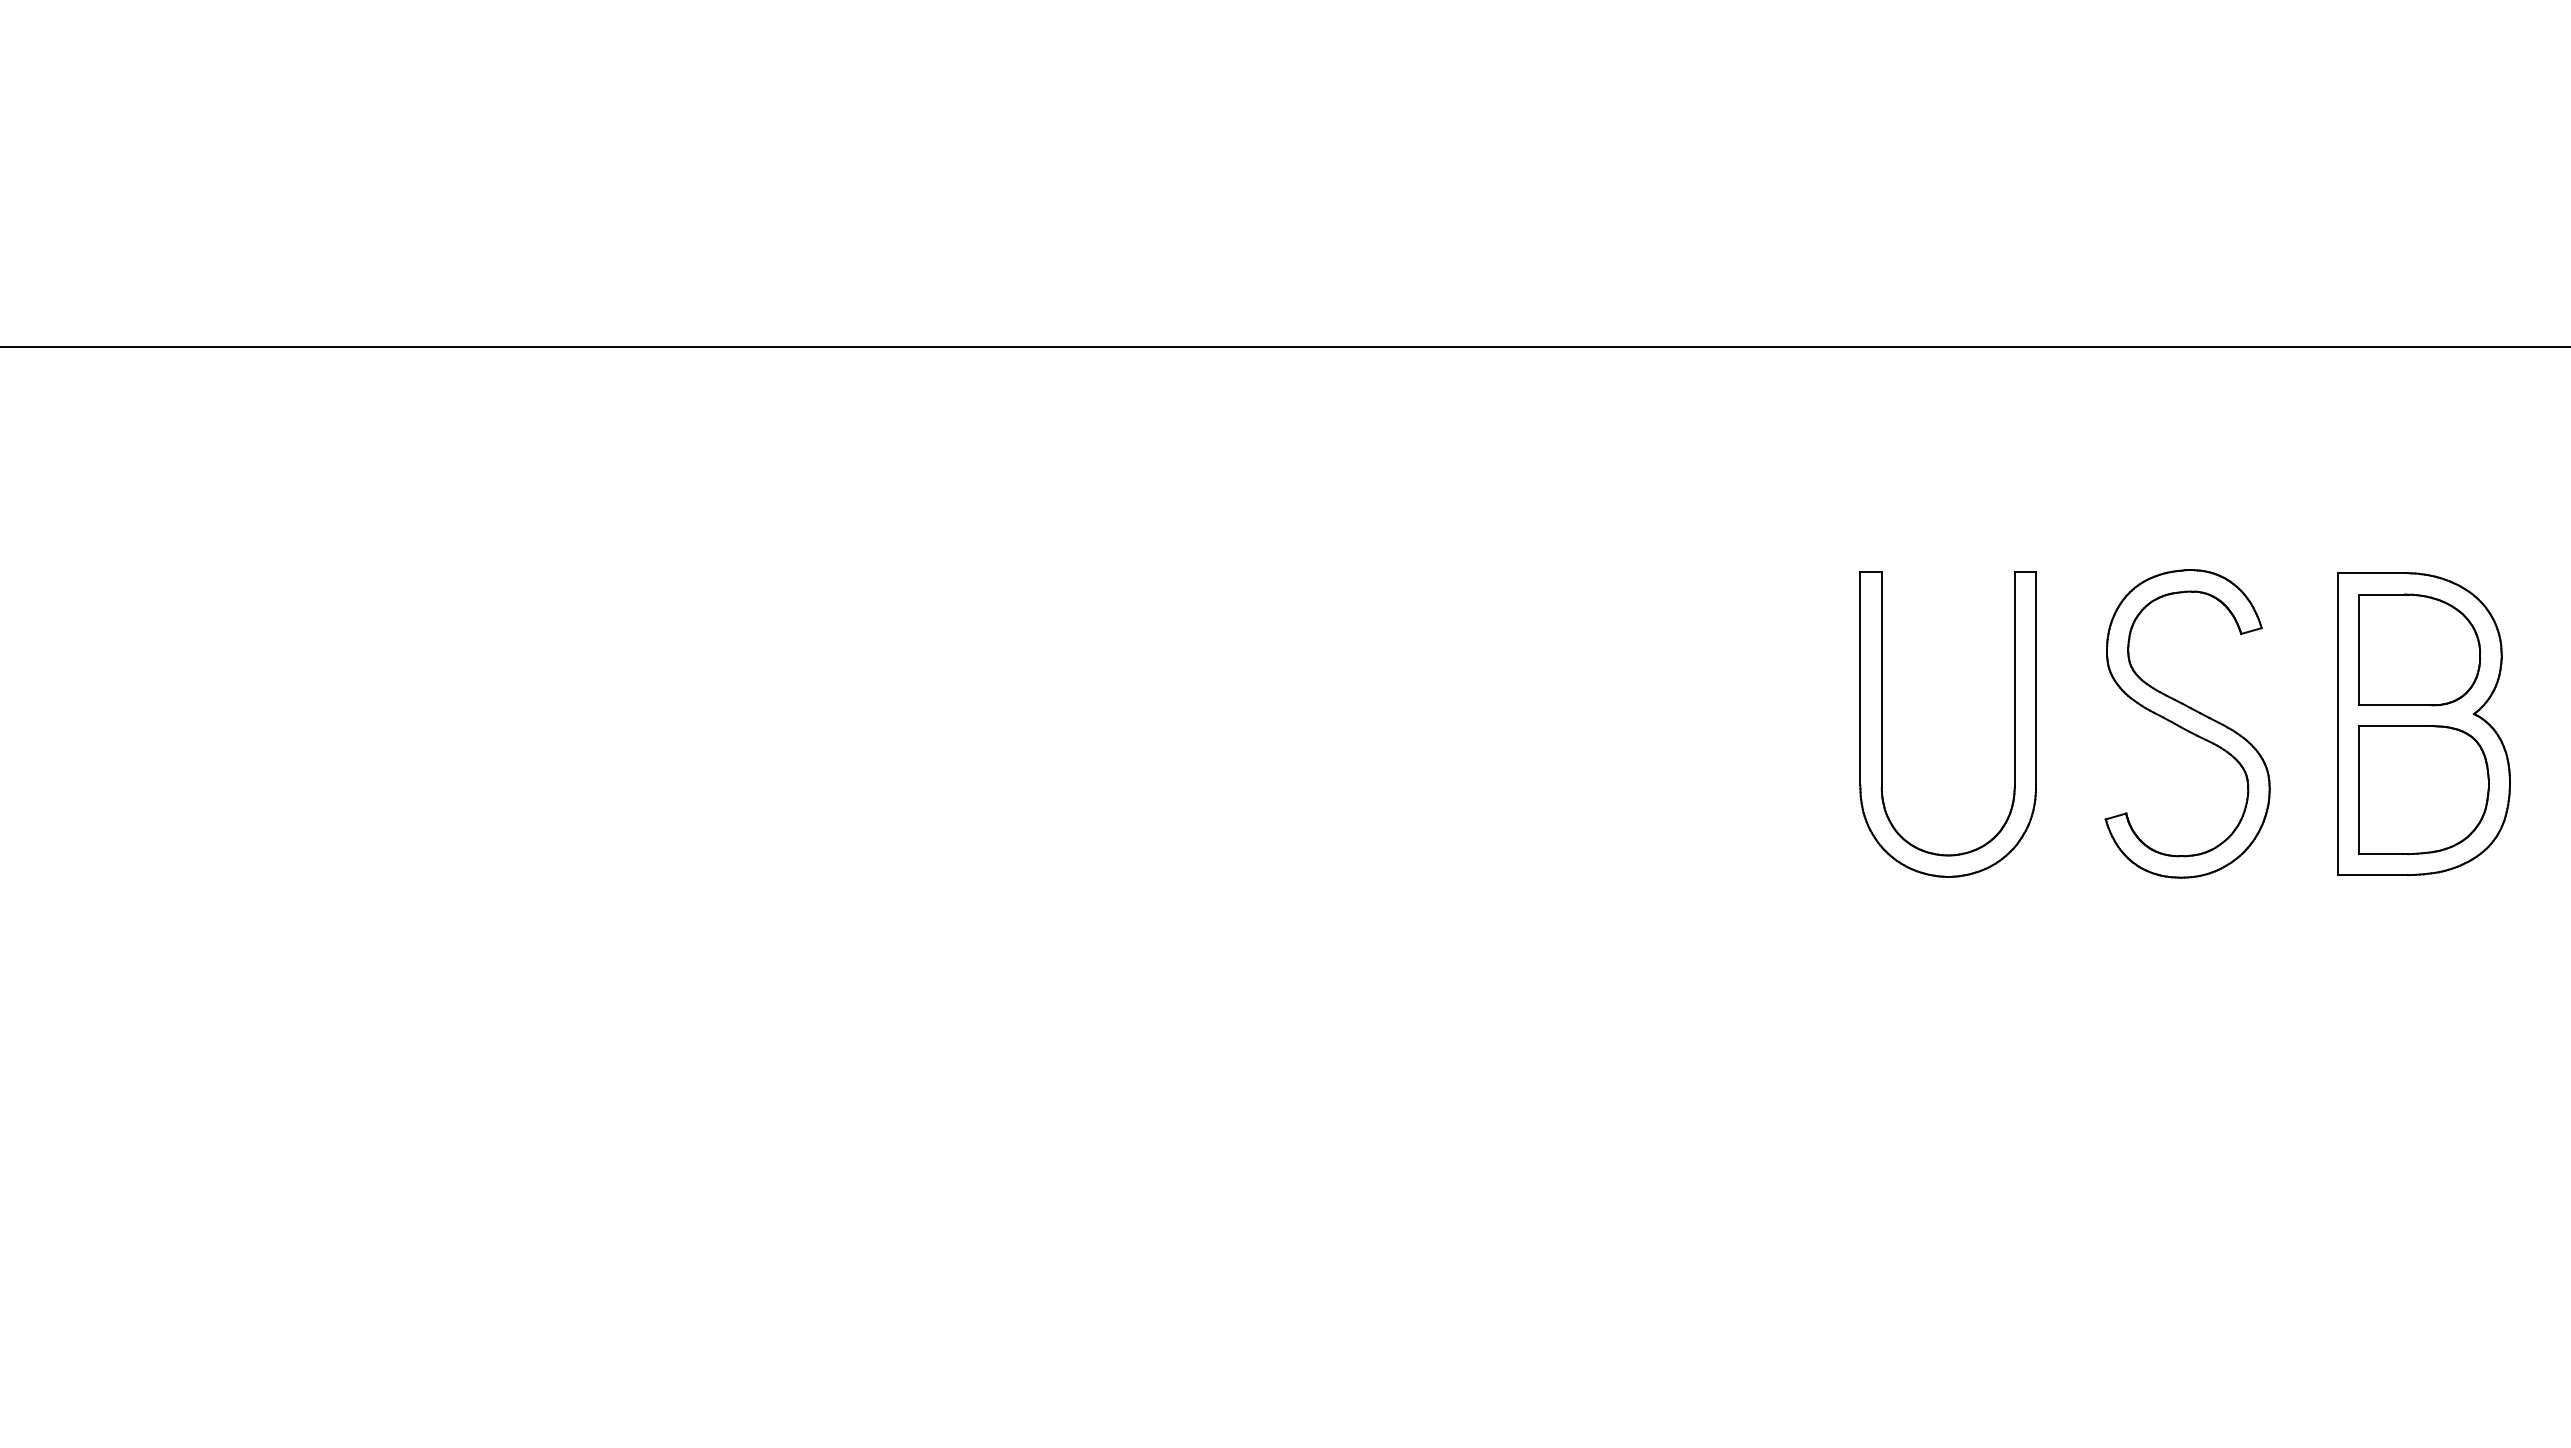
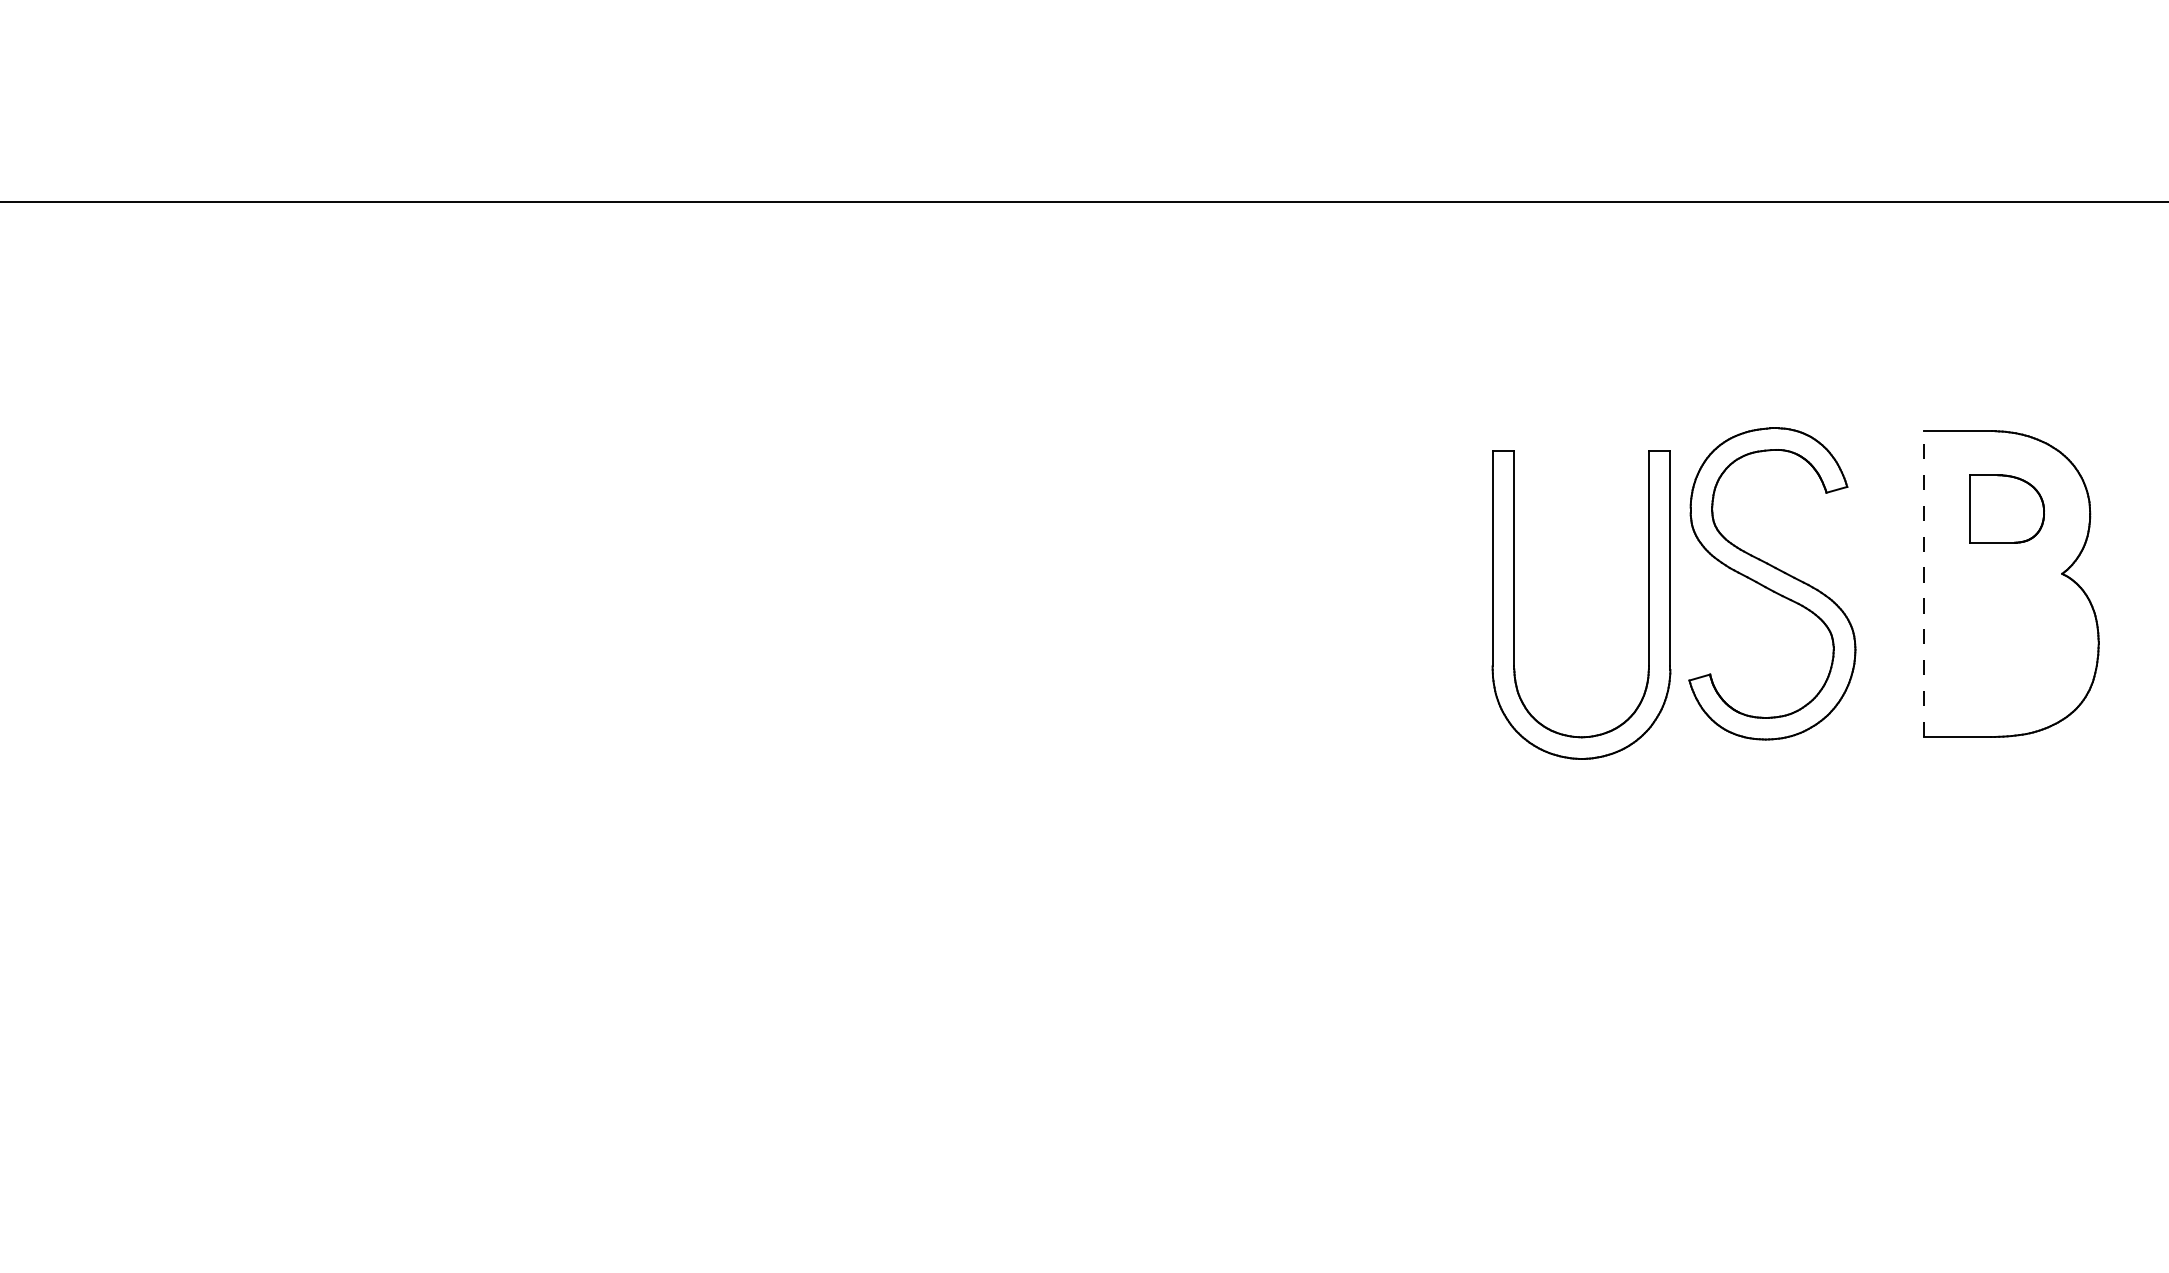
part: (2419, 649) -> (2007, 508), size x0.6
part: (1882, 724) -> (1515, 604), moved
line: (2337, 724) -> (1924, 584), solid -> dashed
part: (2423, 789) -> (2011, 650), removed

